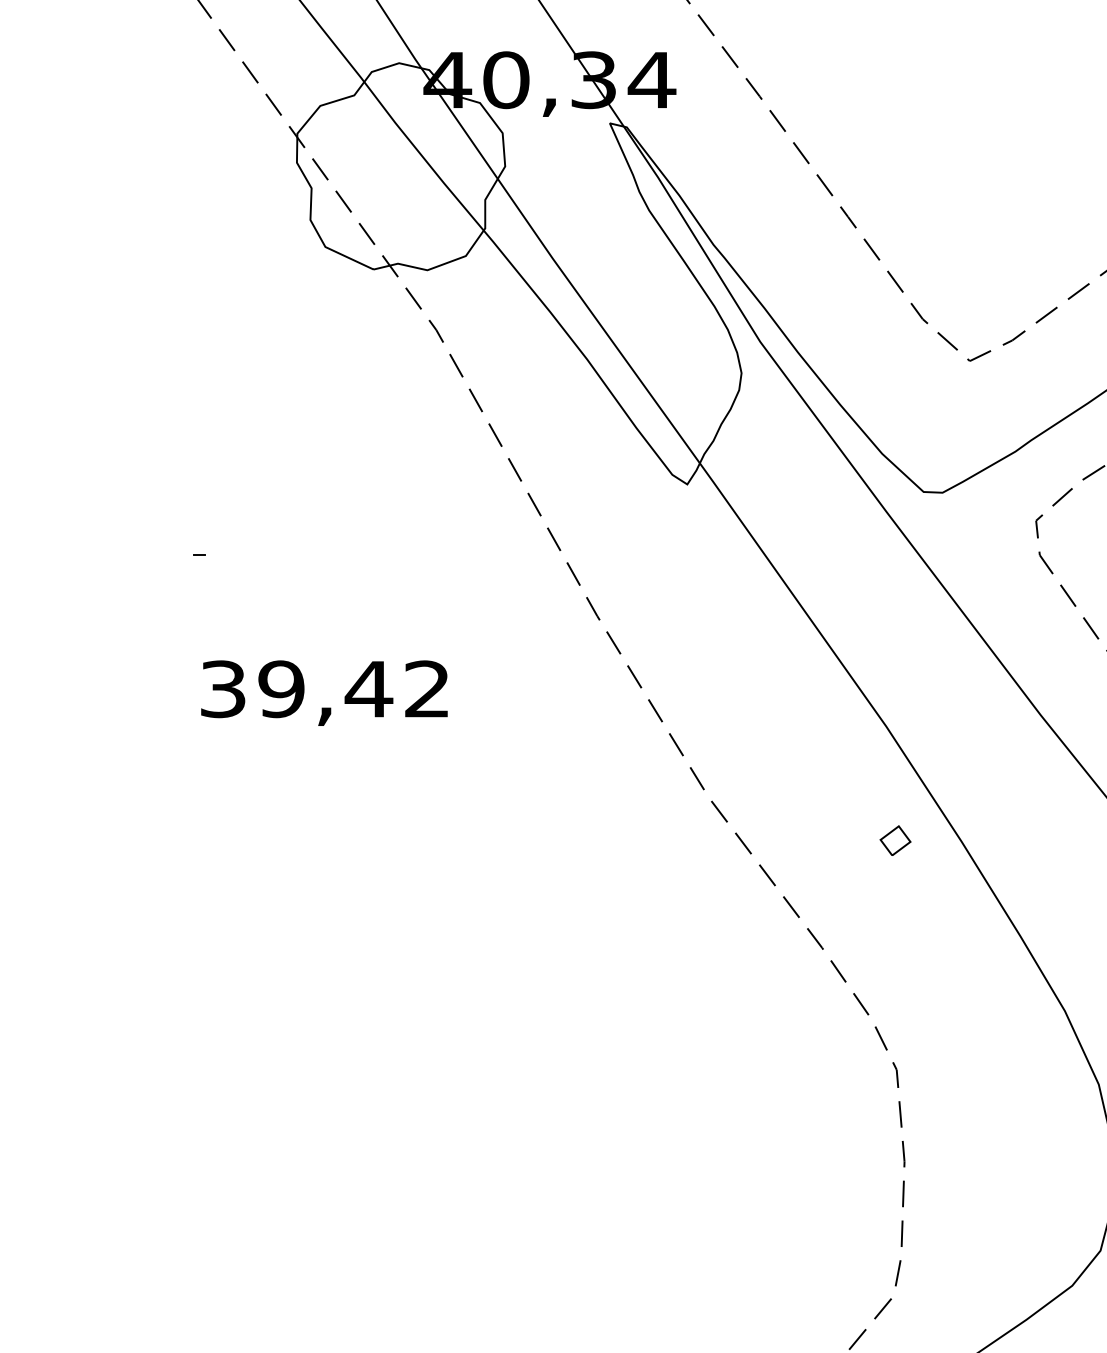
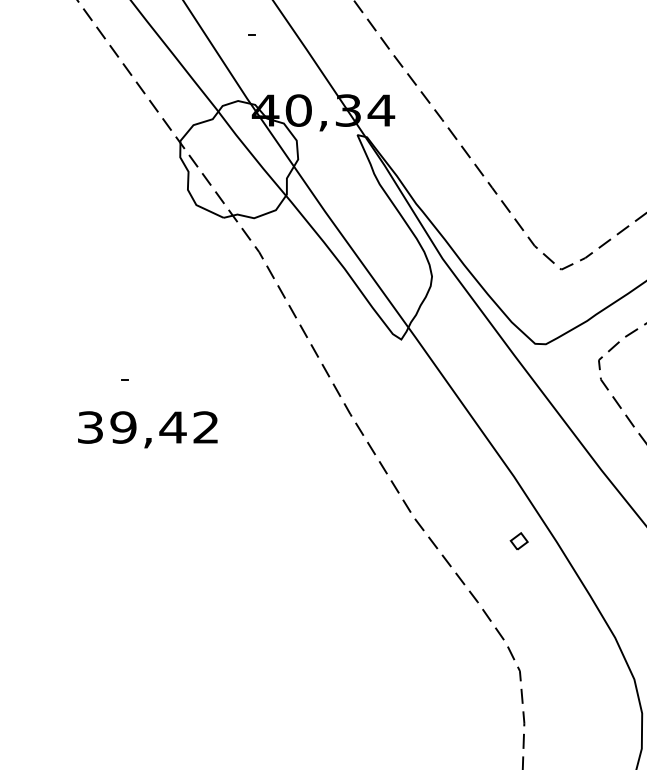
text: (323, 692) -> (147, 429), moved

